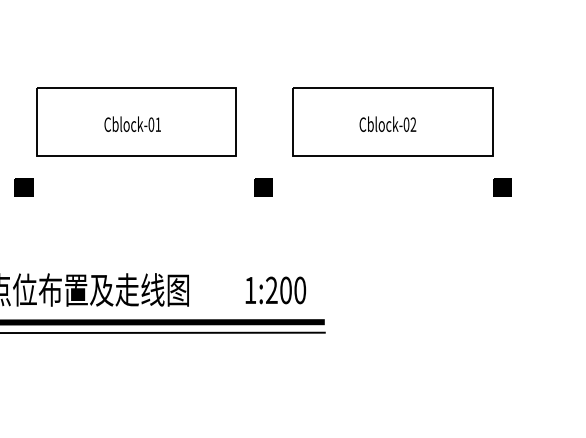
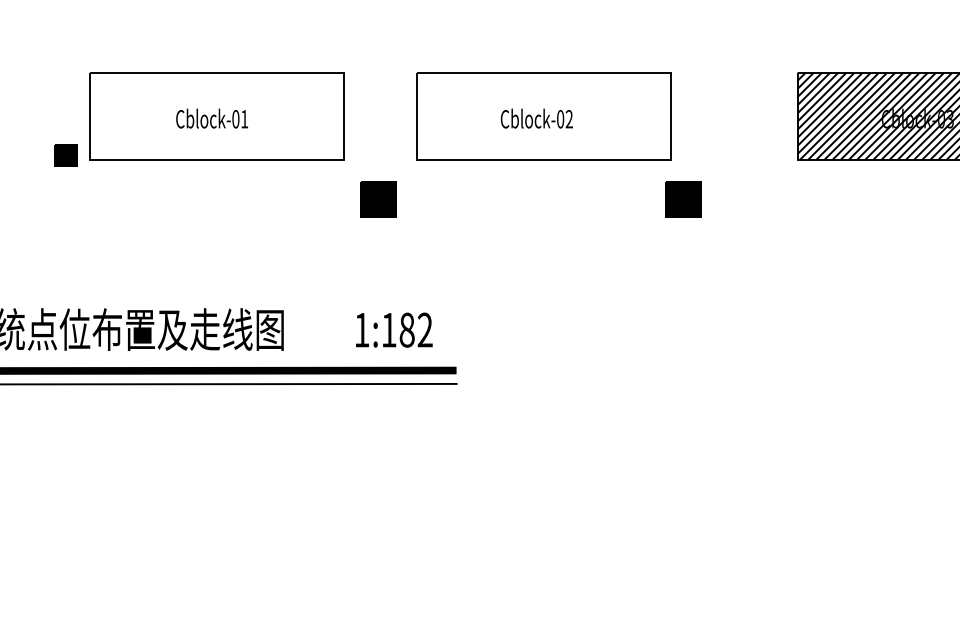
part: (23, 187) -> (65, 155), moved
part: (263, 187) -> (378, 199), size x1.6
part: (502, 187) -> (682, 199), size x1.6
text: (285, 289) -> (406, 329), 1:200 -> 1:182

